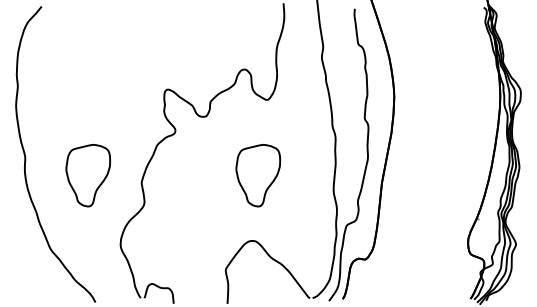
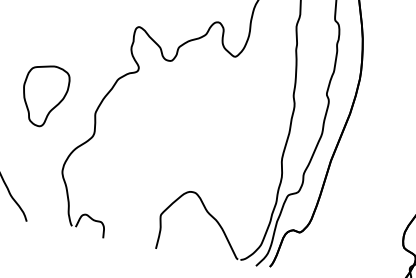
part: (257, 175) -> (210, 128), removed

